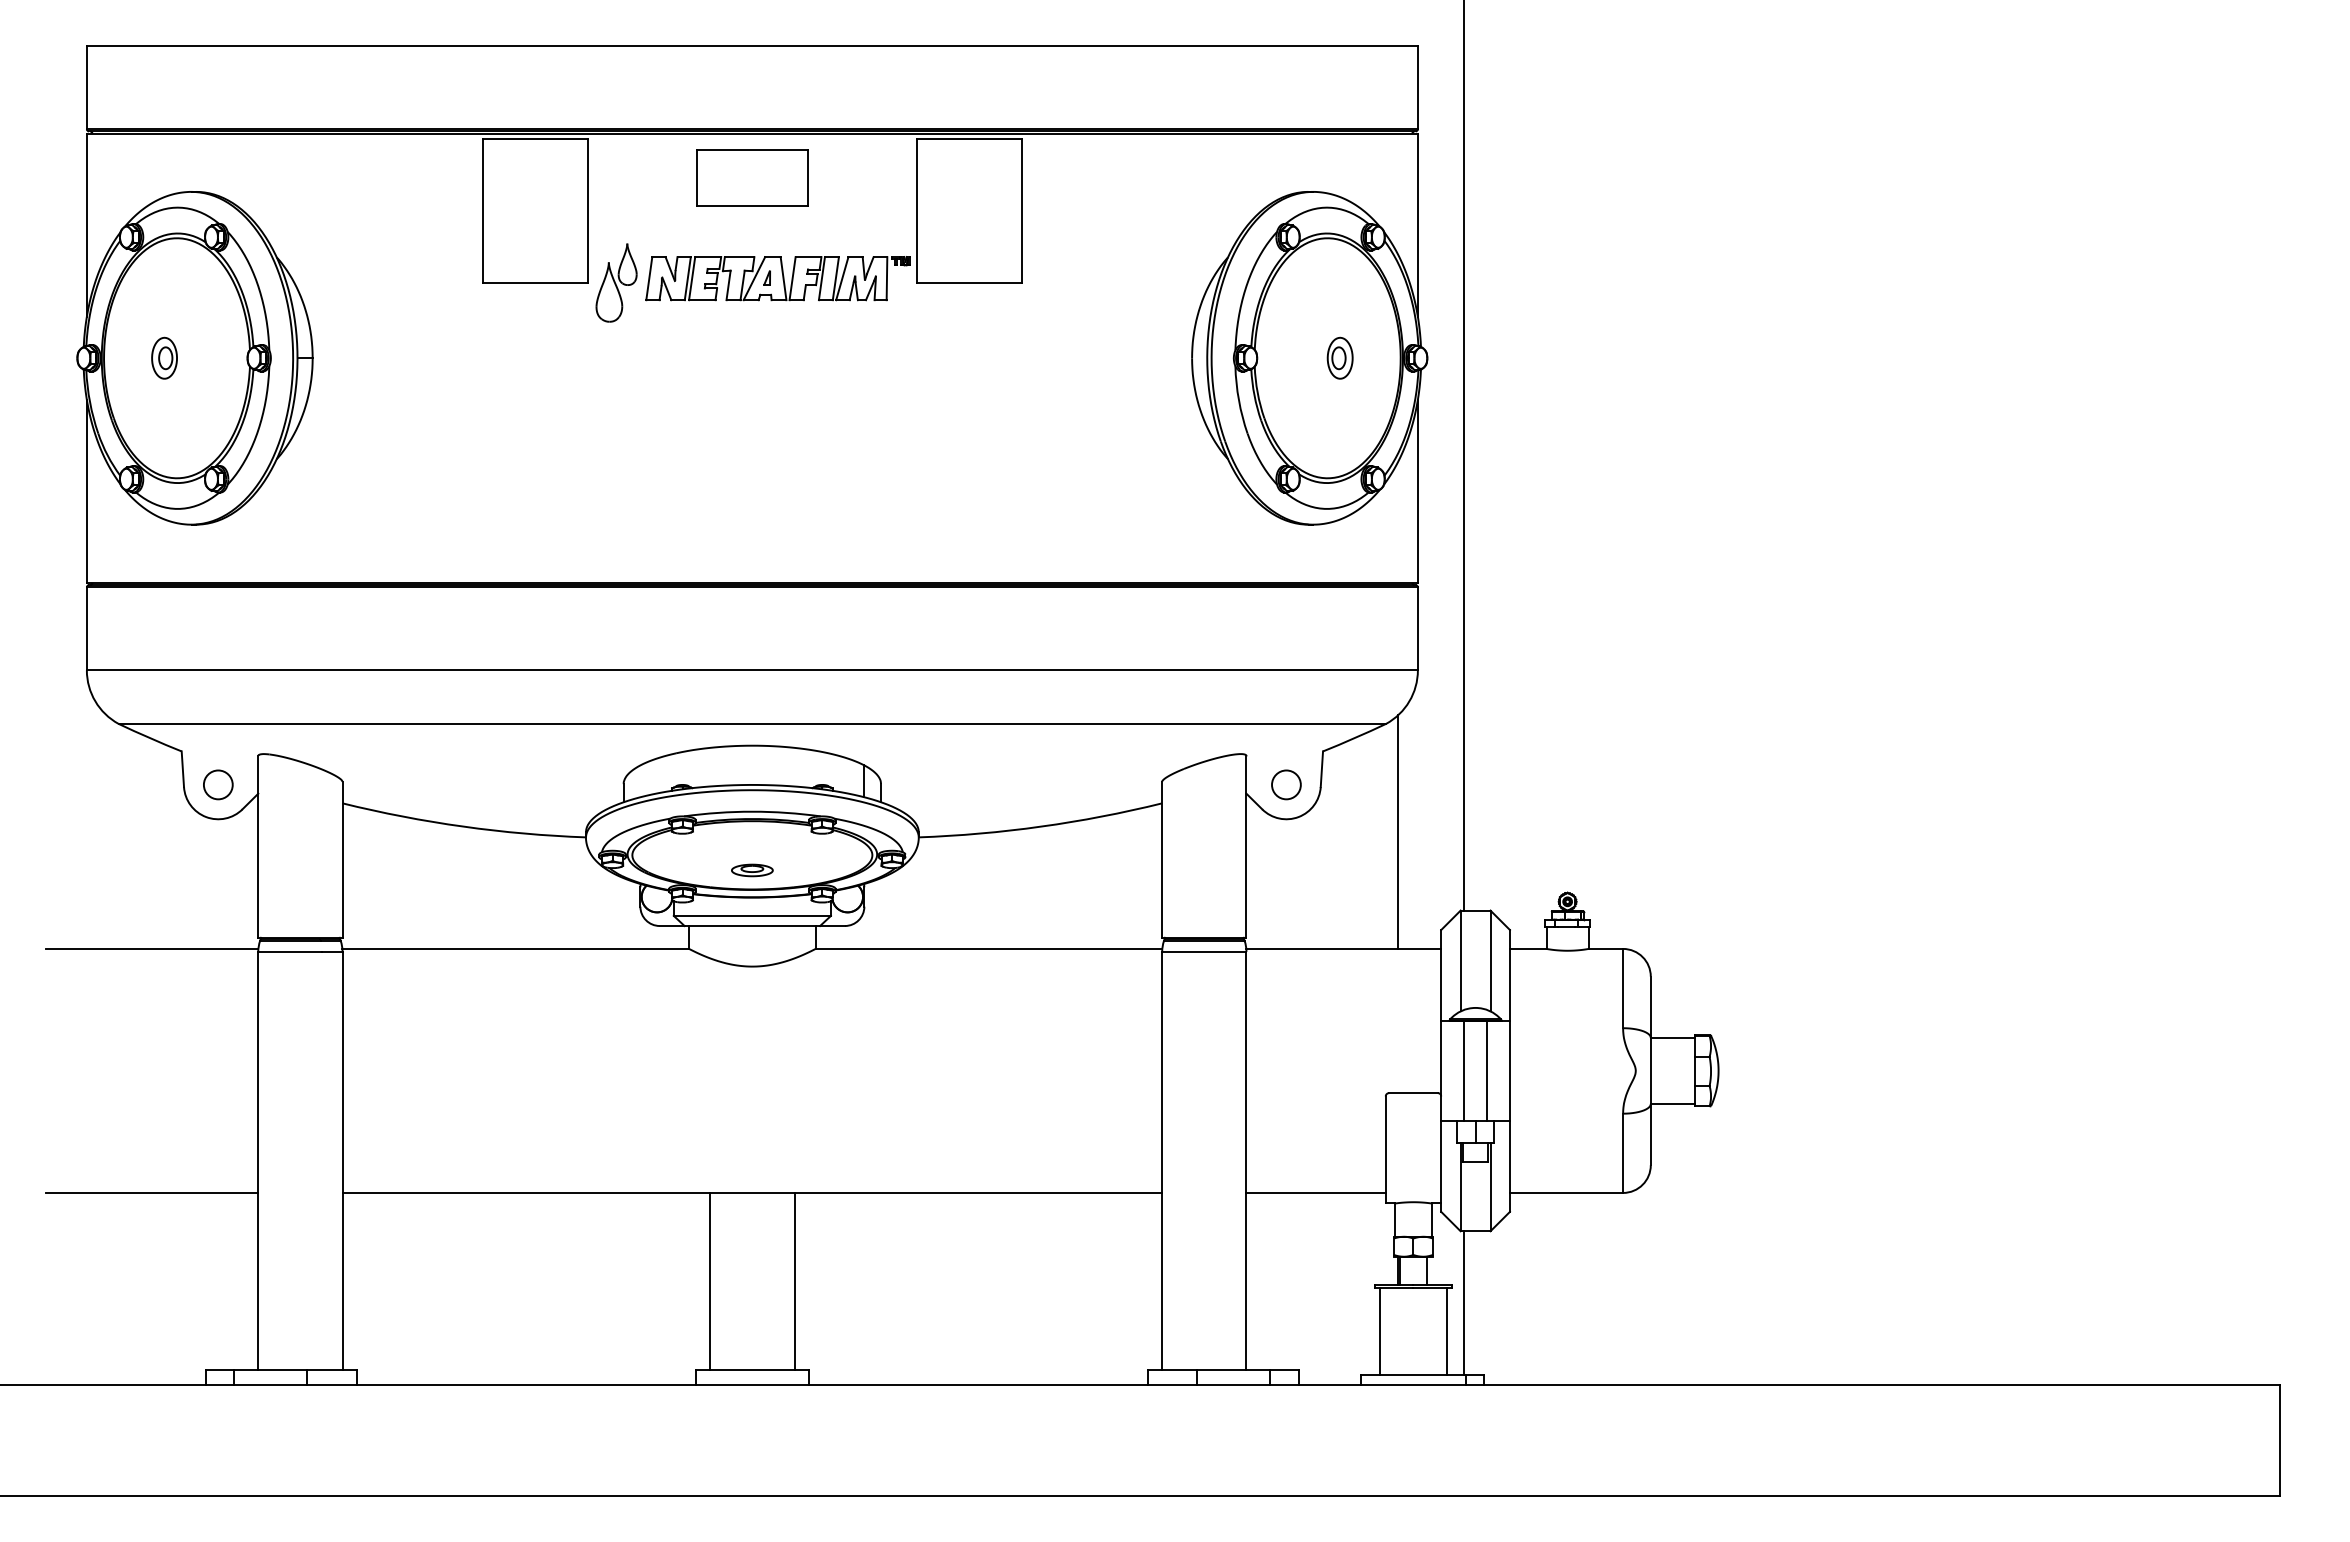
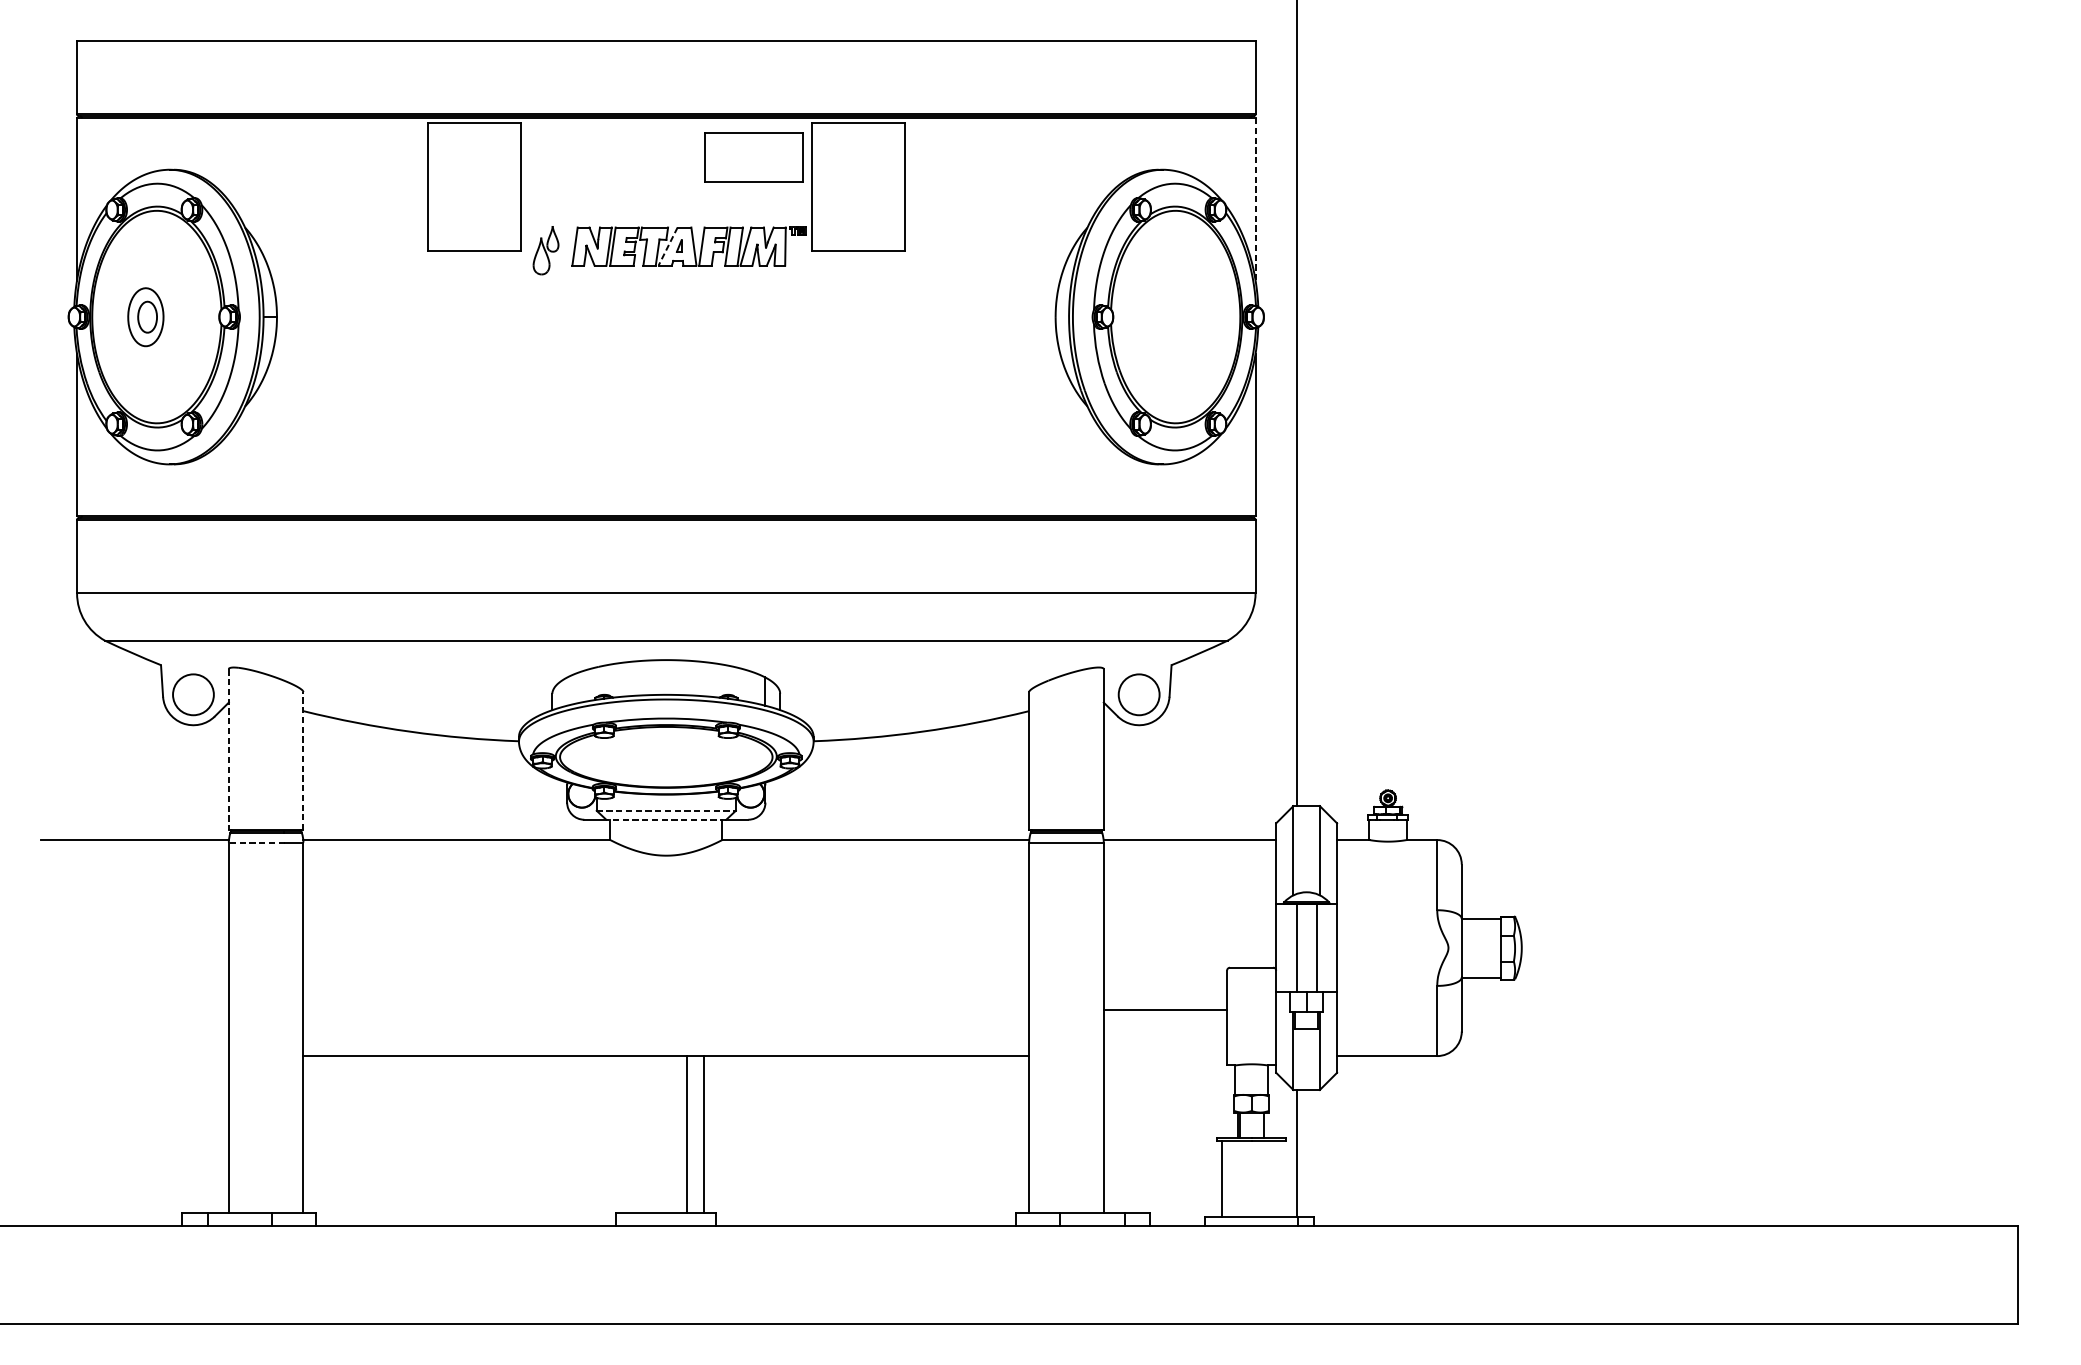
part: (752, 177) -> (754, 157), moved
line: (1417, 225) -> (1255, 199), solid -> dashed
line: (754, 279) -> (668, 247), solid -> dashed
part: (616, 282) -> (546, 249), size x0.7
part: (164, 357) -> (145, 316), size x1.6
part: (1339, 357) -> (1186, 316), removed
circle: (217, 784) -> (192, 694), size x1.6
circle: (1286, 784) -> (1139, 694), size x1.6
line: (1397, 831) -> (1237, 736), removed
line: (258, 847) -> (229, 750), solid -> dashed
line: (342, 859) -> (303, 760), solid -> dashed
part: (752, 870) -> (666, 770), removed
line: (752, 915) -> (666, 810), solid -> dashed
line: (752, 926) -> (666, 820), solid -> dashed
line: (289, 951) -> (256, 842), solid -> dashed
line: (151, 1192) -> (134, 1055), removed
line: (1315, 1192) -> (1164, 1009), moved
line: (710, 1281) -> (686, 1134), moved
line: (1446, 1331) -> (1280, 1178), removed

